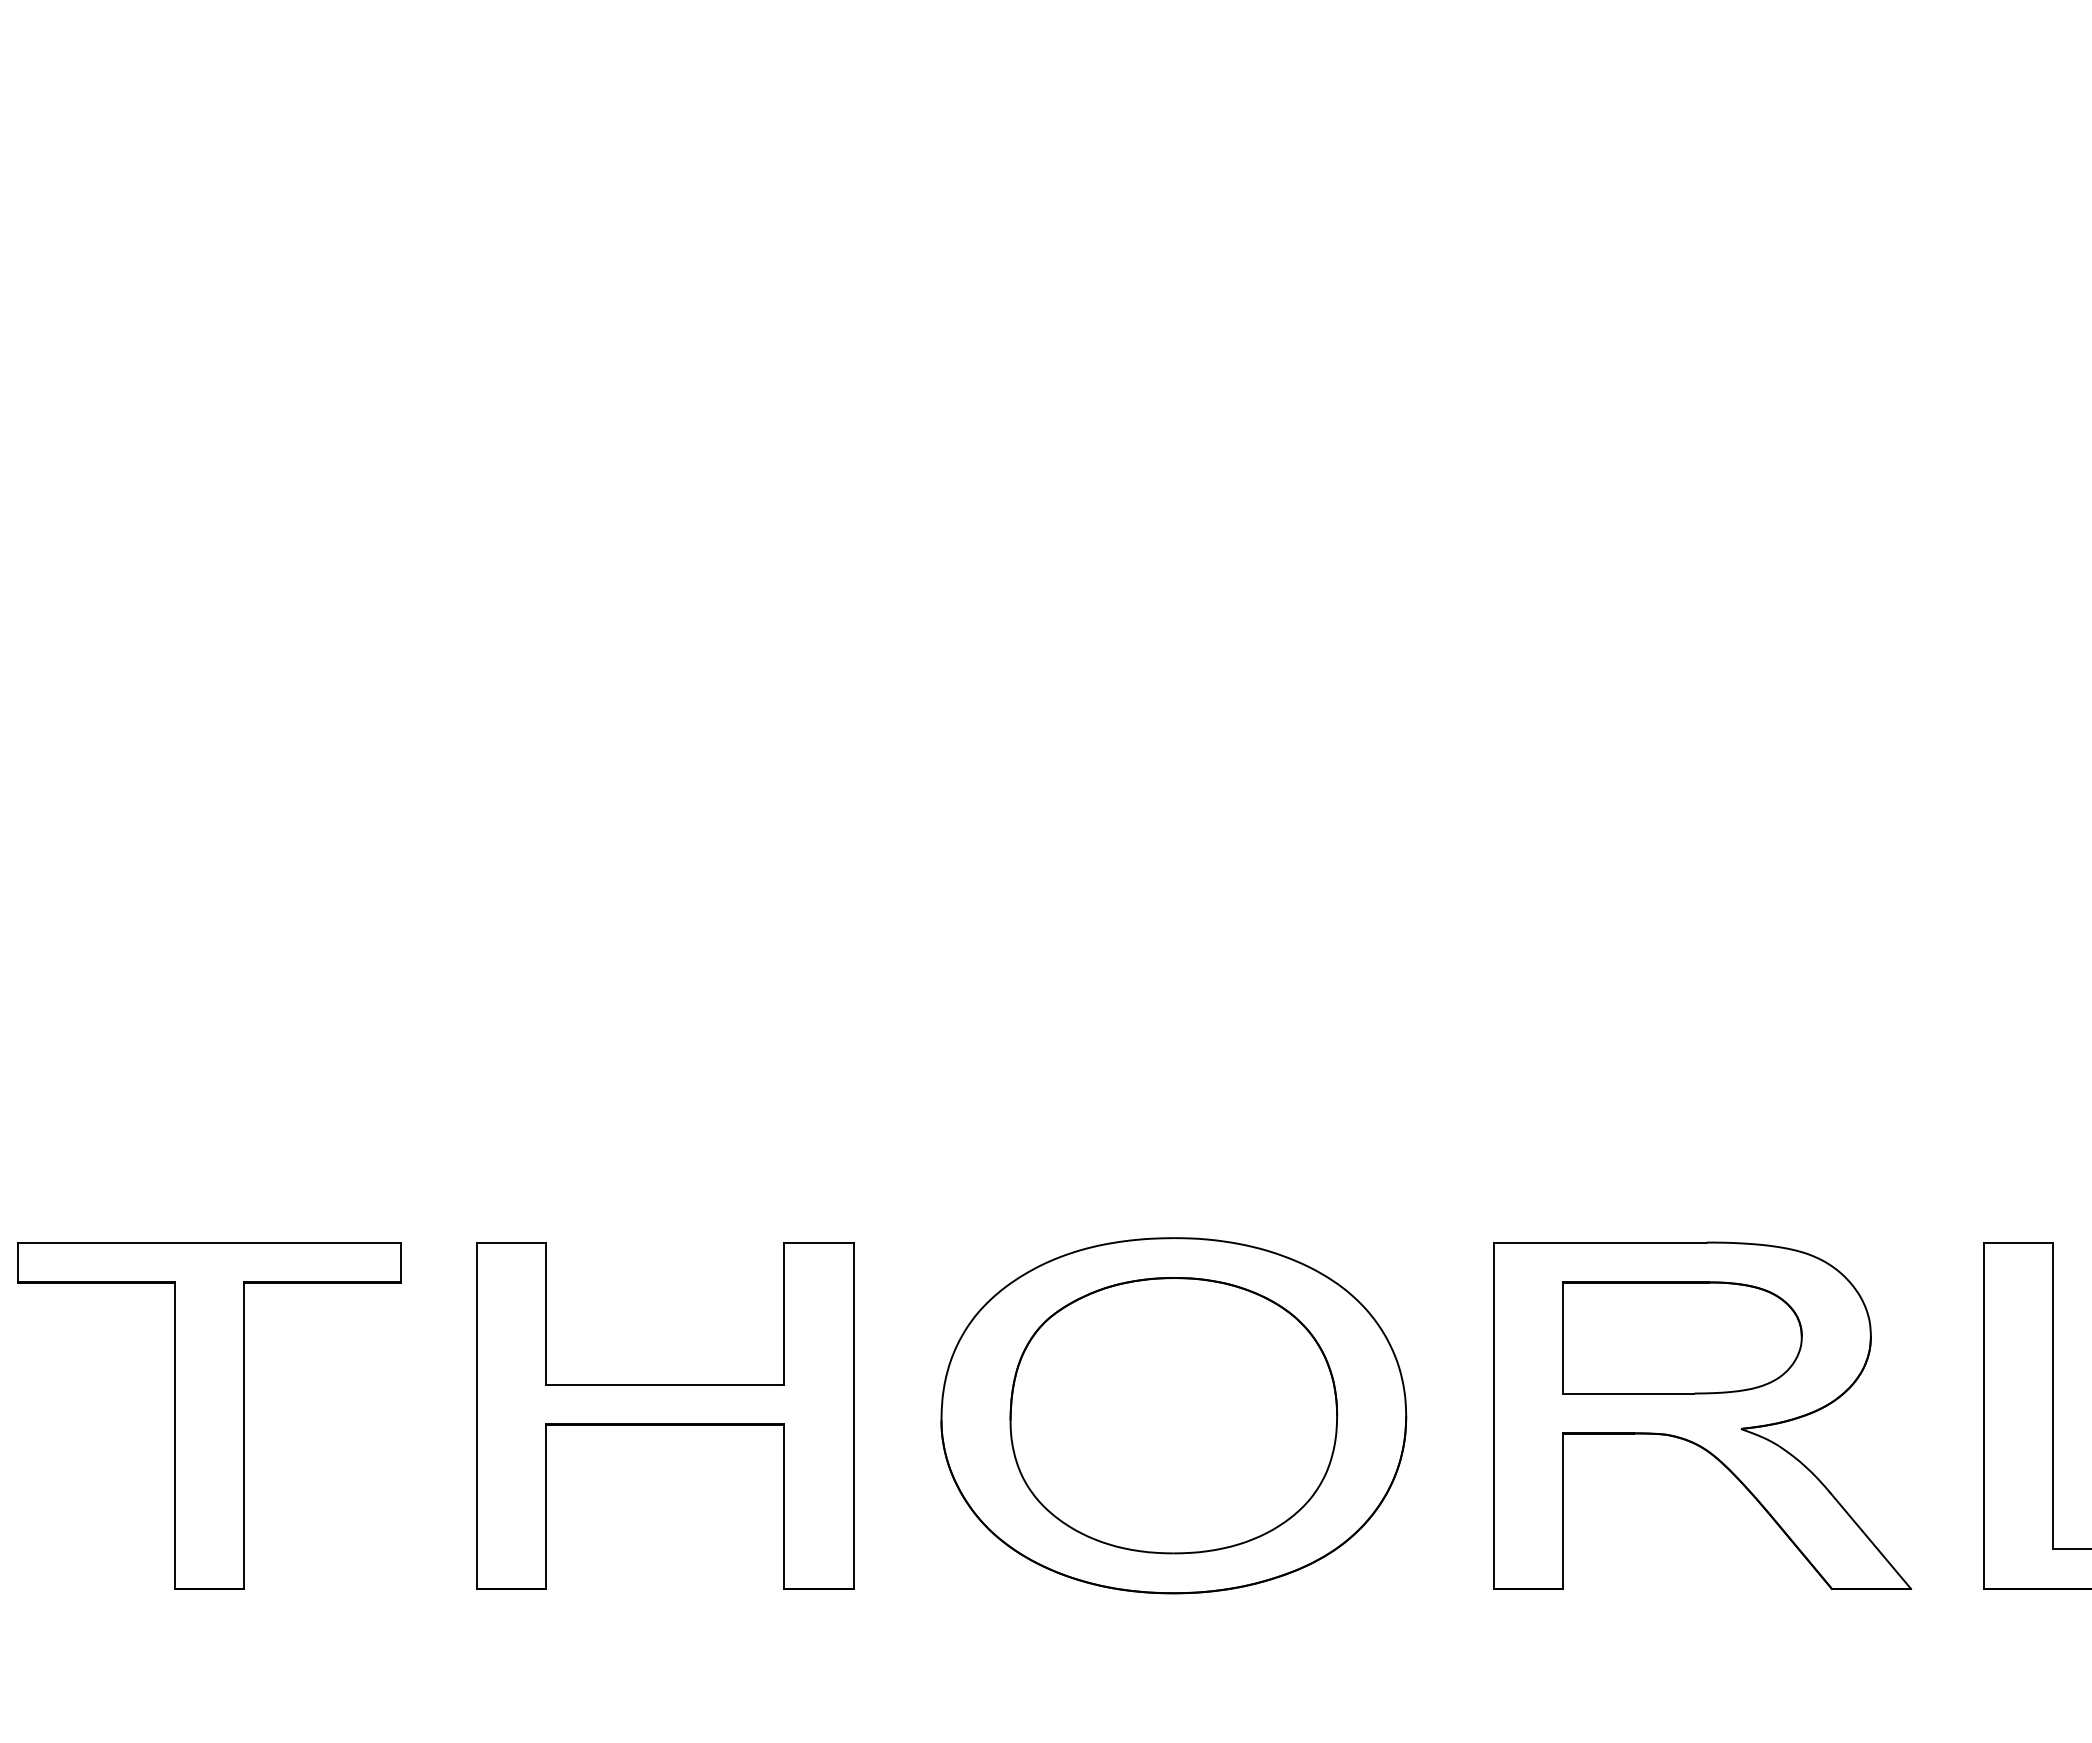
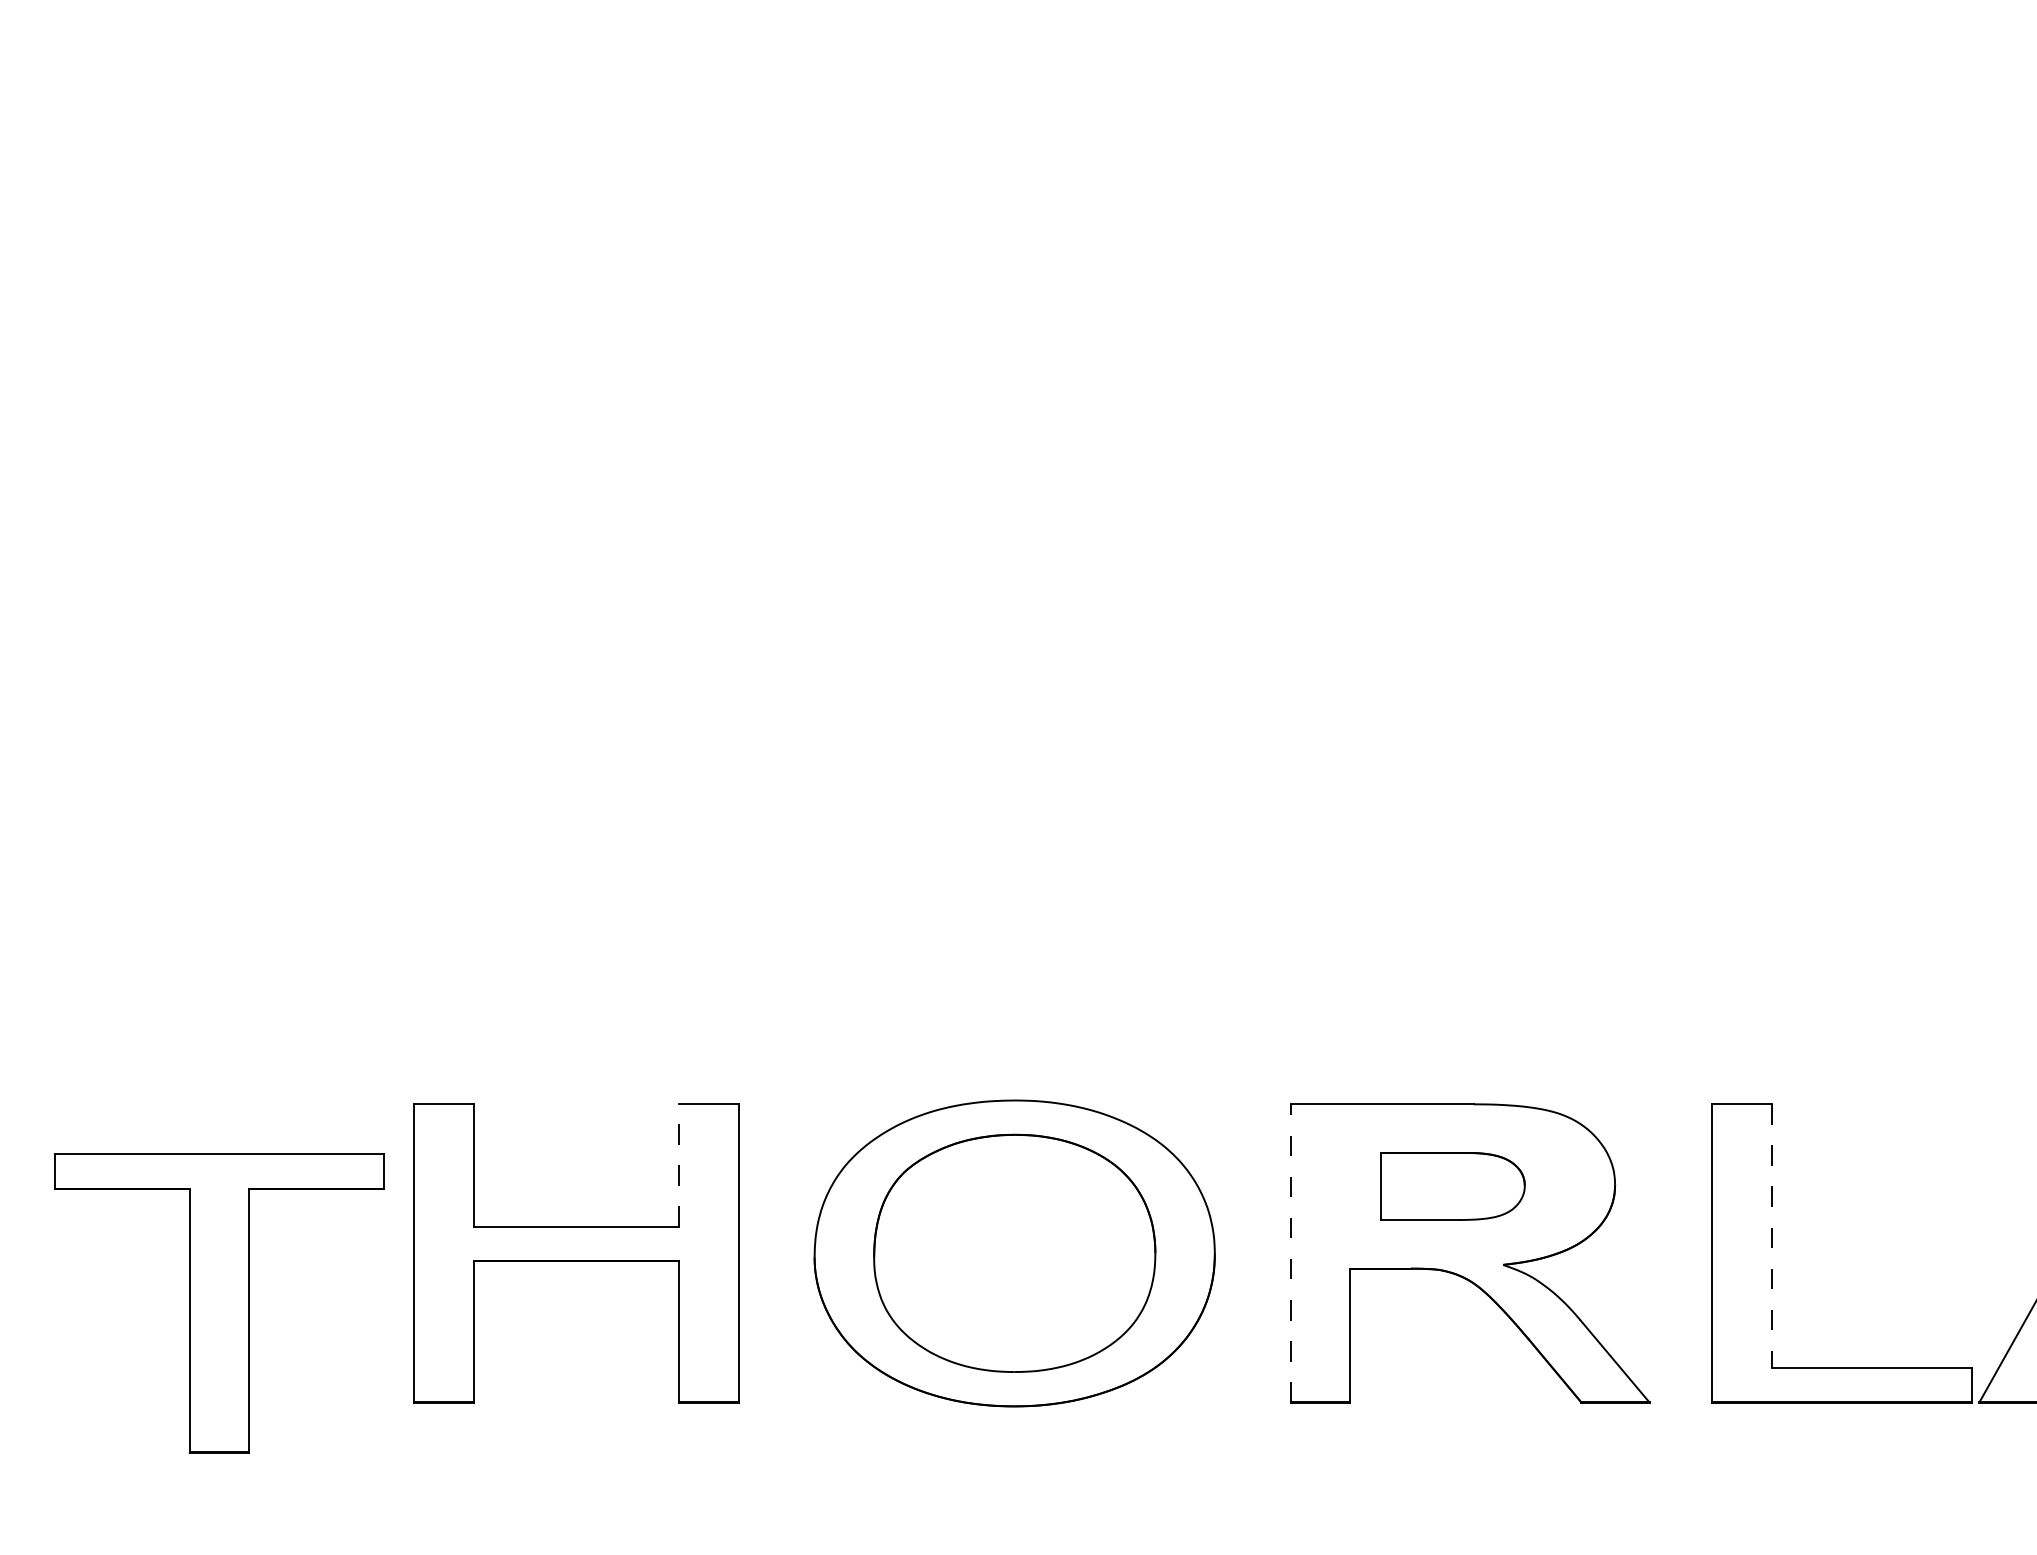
line: (784, 1313) -> (679, 1165), solid -> dashed
part: (1682, 1337) -> (1452, 1186), size x0.7
line: (2052, 1396) -> (1771, 1236), solid -> dashed
line: (1494, 1414) -> (1290, 1252), solid -> dashed
part: (209, 1415) -> (219, 1303), moved

